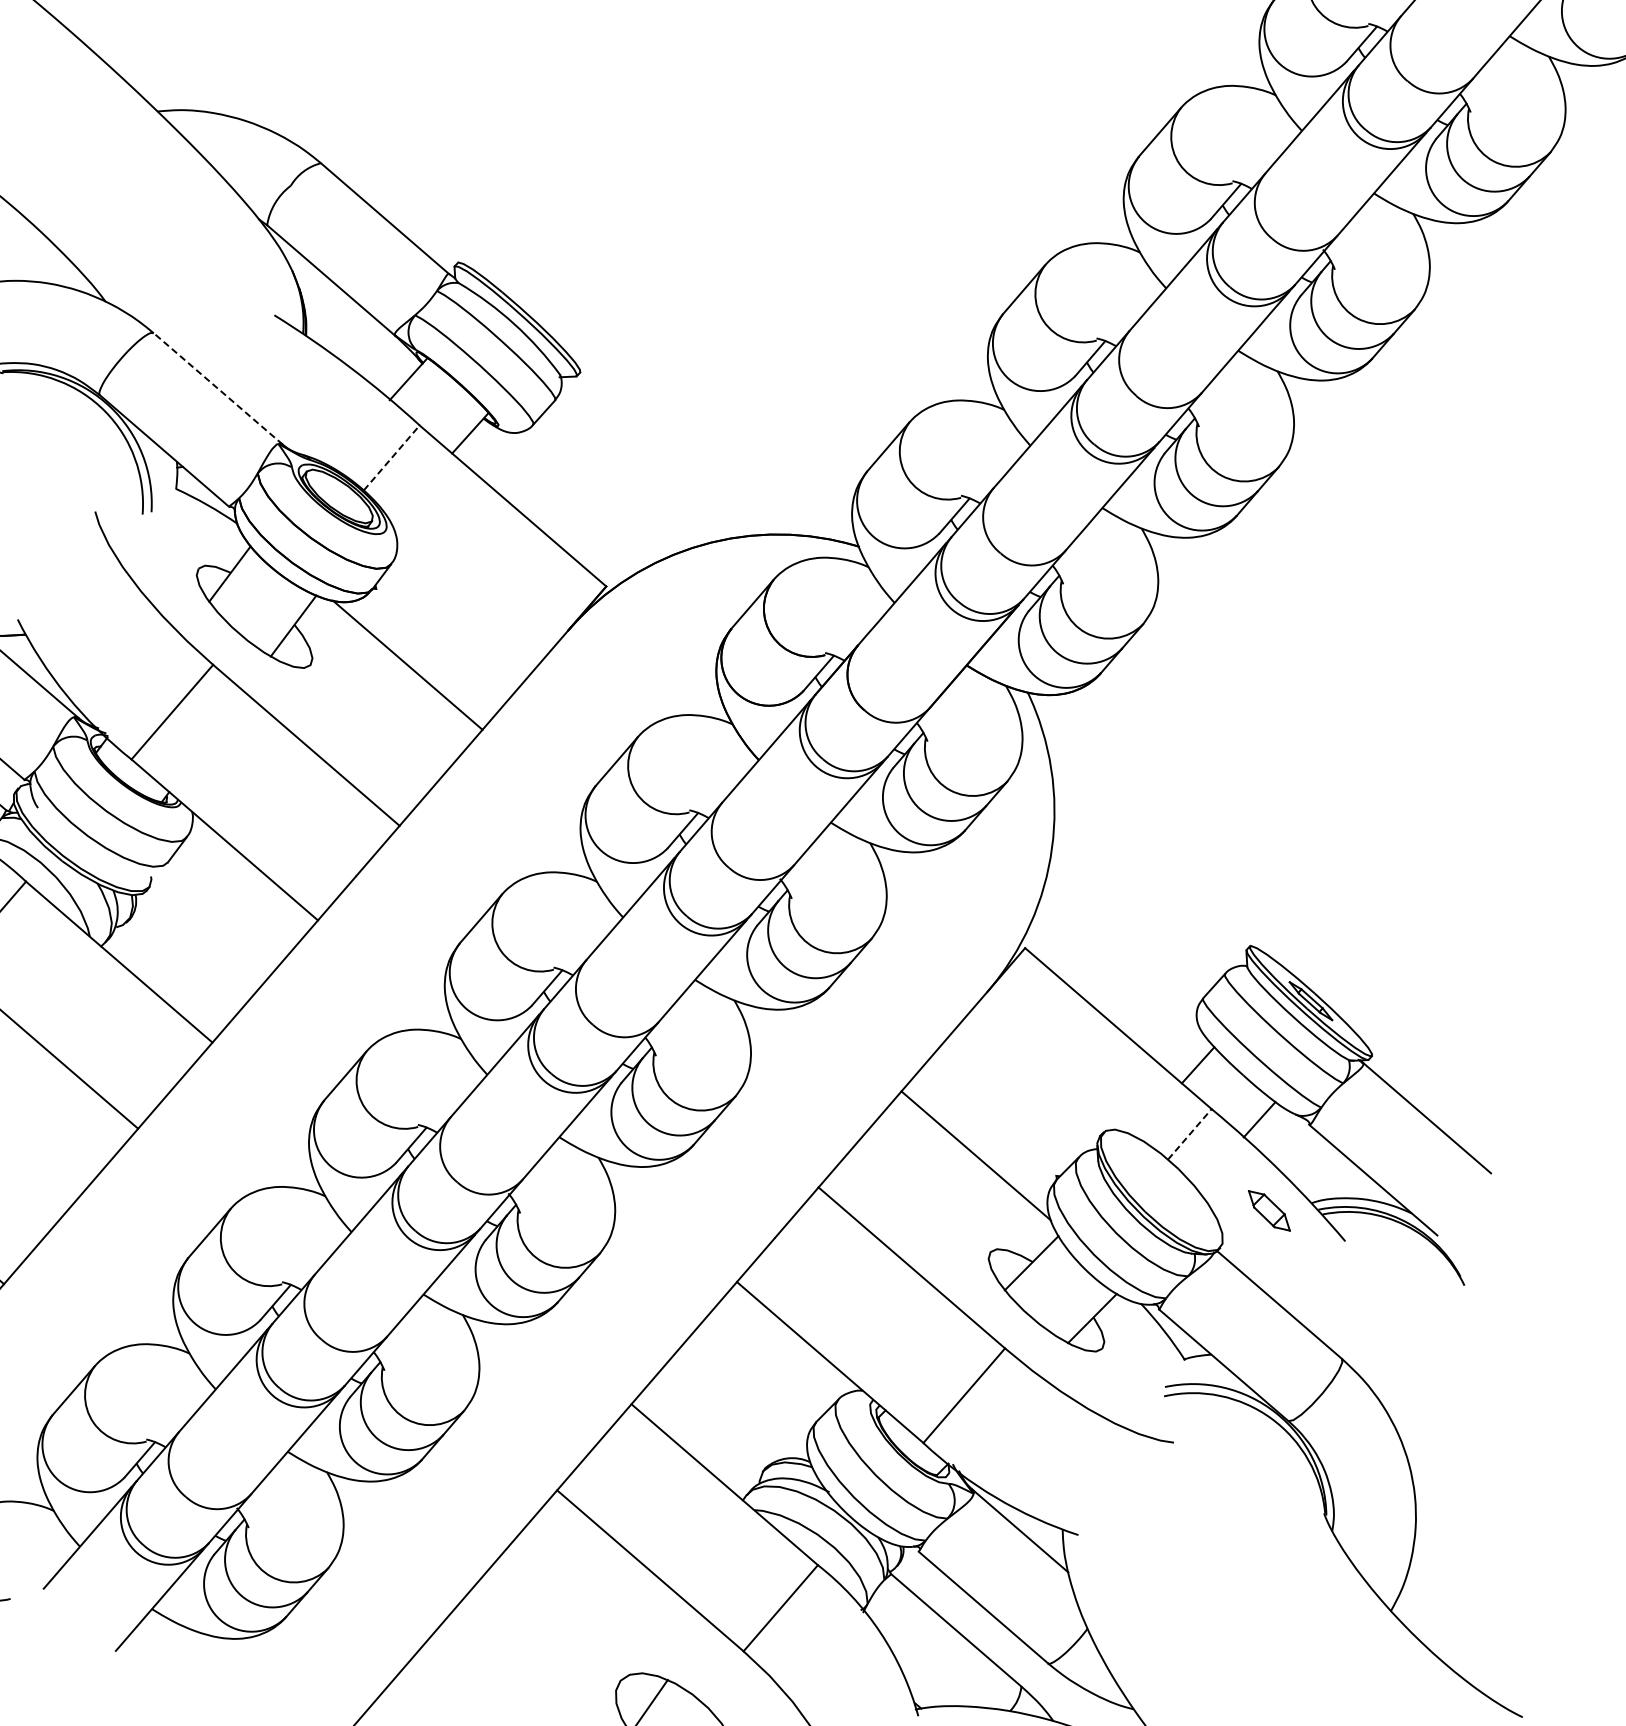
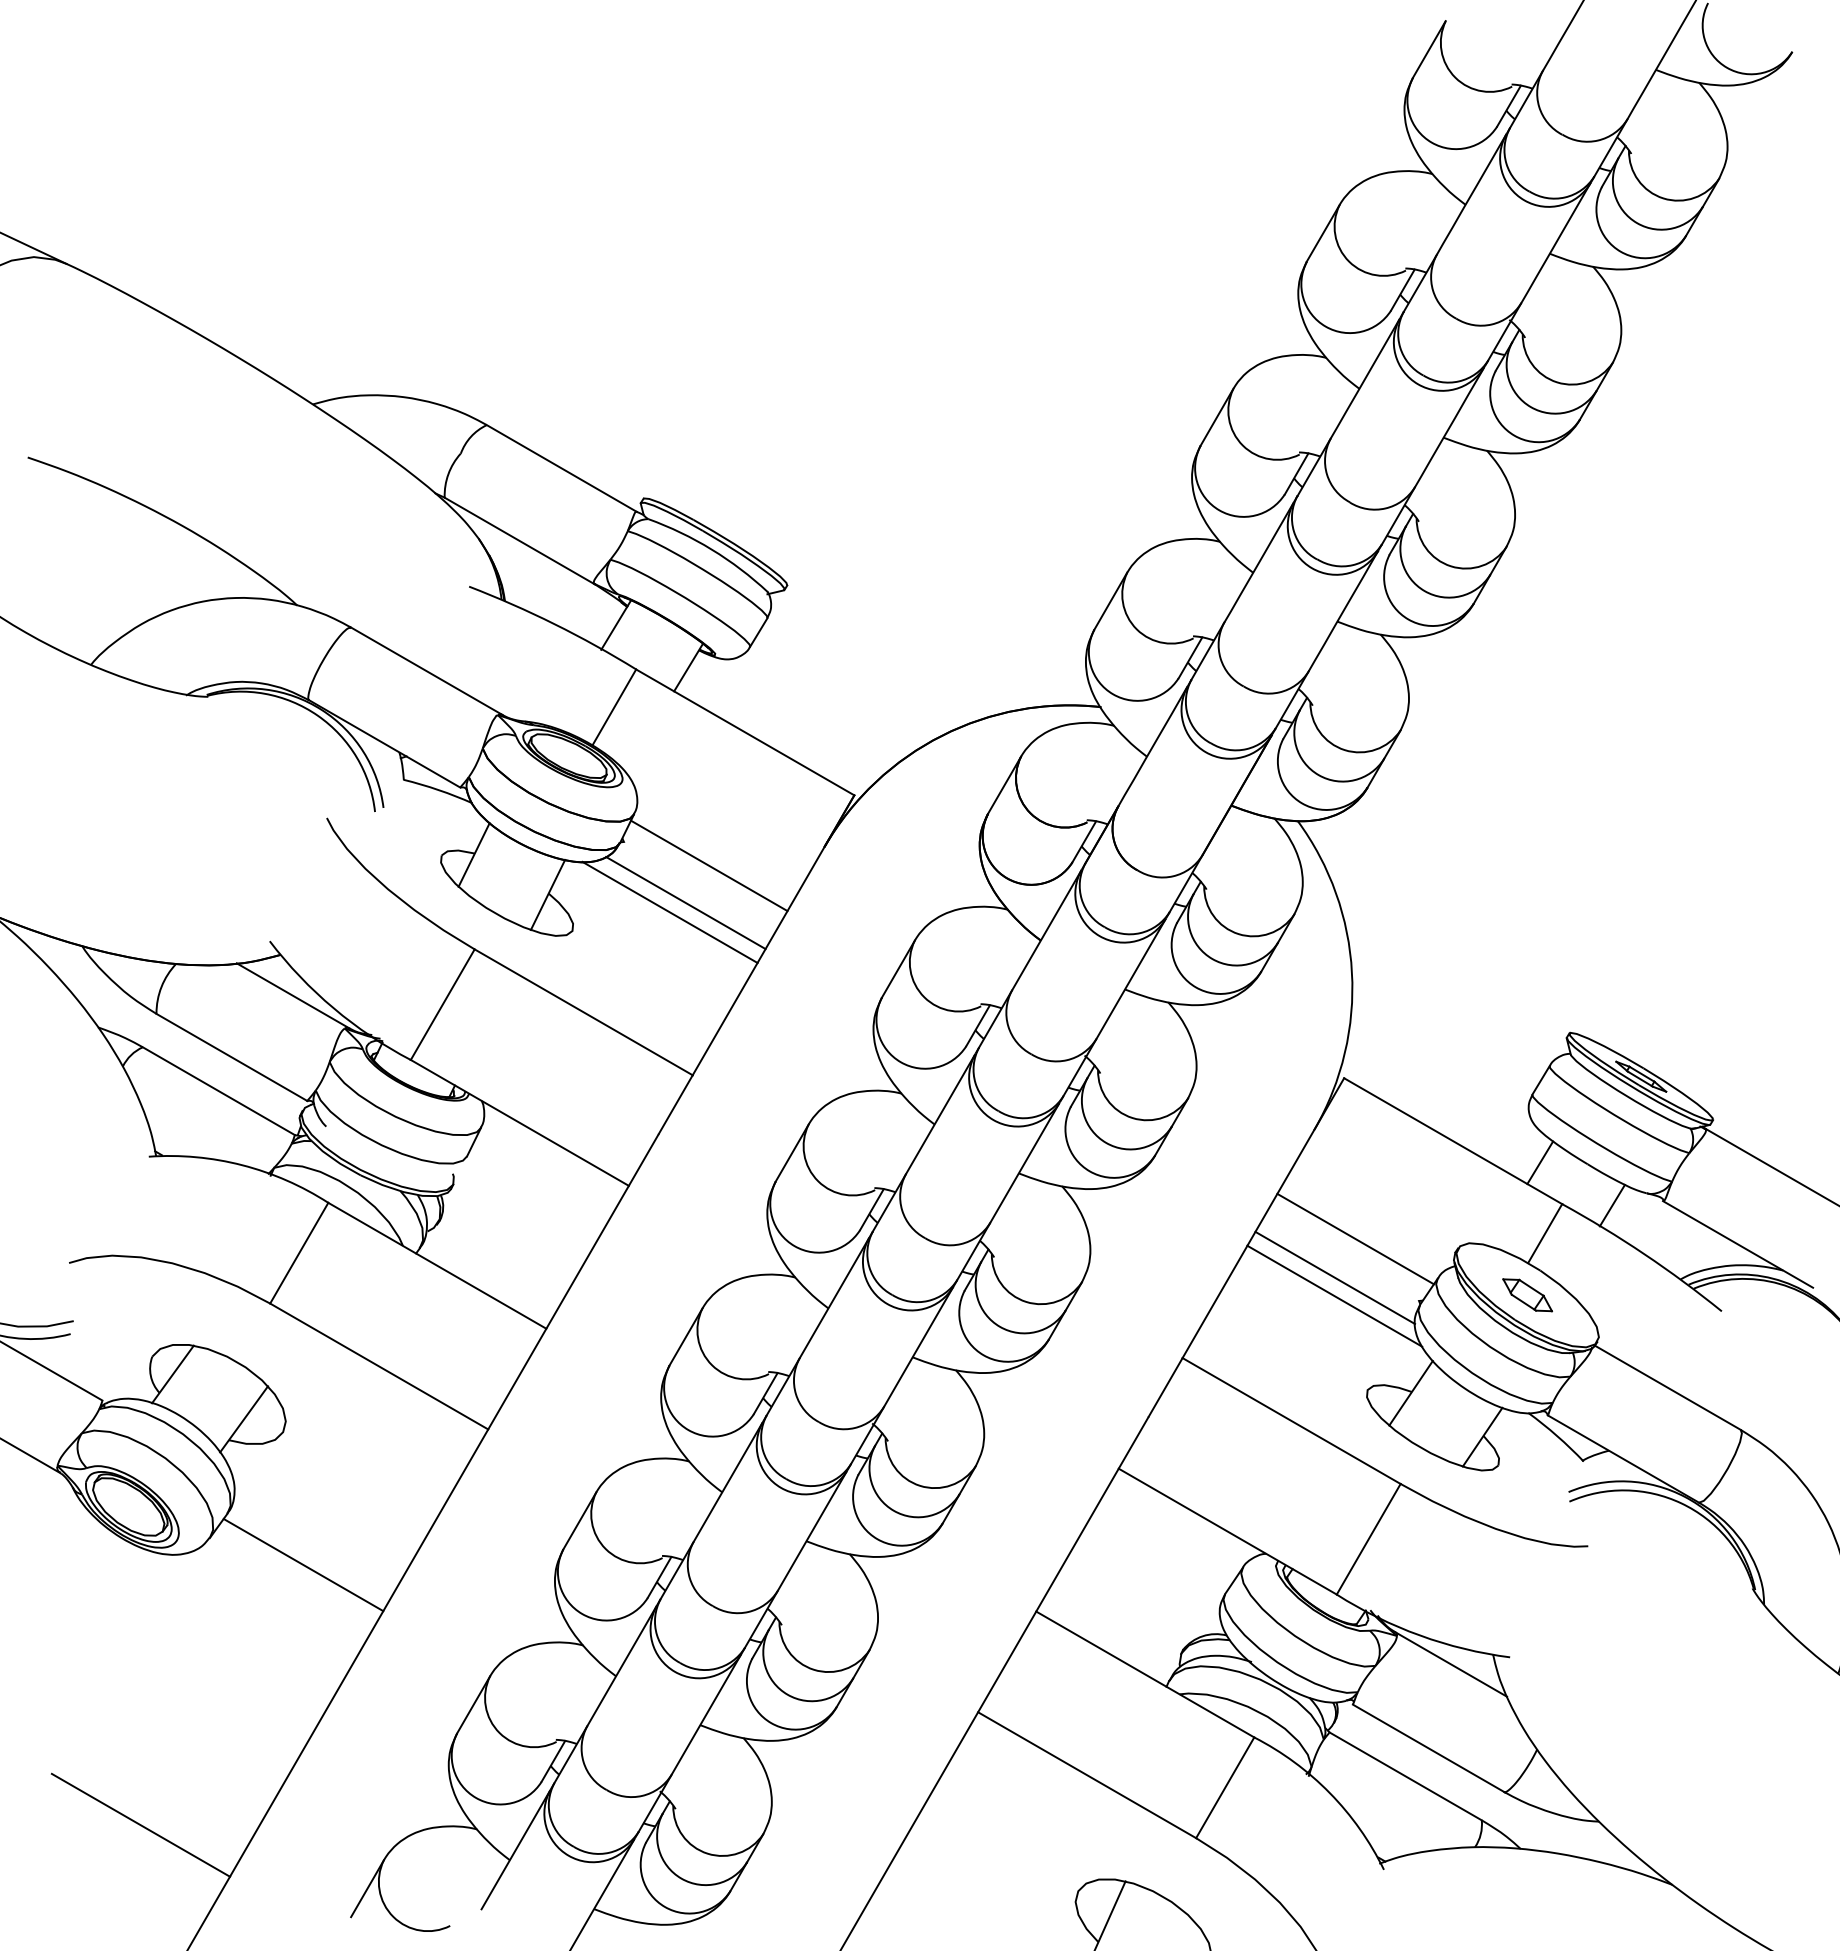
line: (218, 388) -> (426, 670), dashed -> solid
line: (391, 458) -> (614, 707), dashed -> solid
line: (453, 627) -> (708, 865), added
line: (424, 659) -> (685, 903), added
line: (1006, 1104) -> (1355, 1238), added
line: (1190, 1134) -> (1545, 1233), dashed -> solid
line: (980, 1138) -> (1335, 1277), added
part: (1269, 1211) -> (1527, 1295), moved

